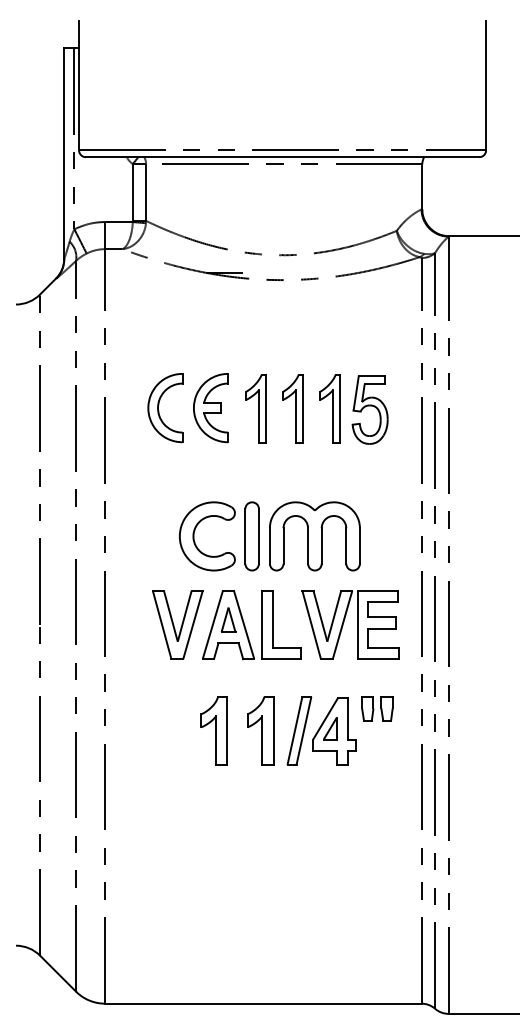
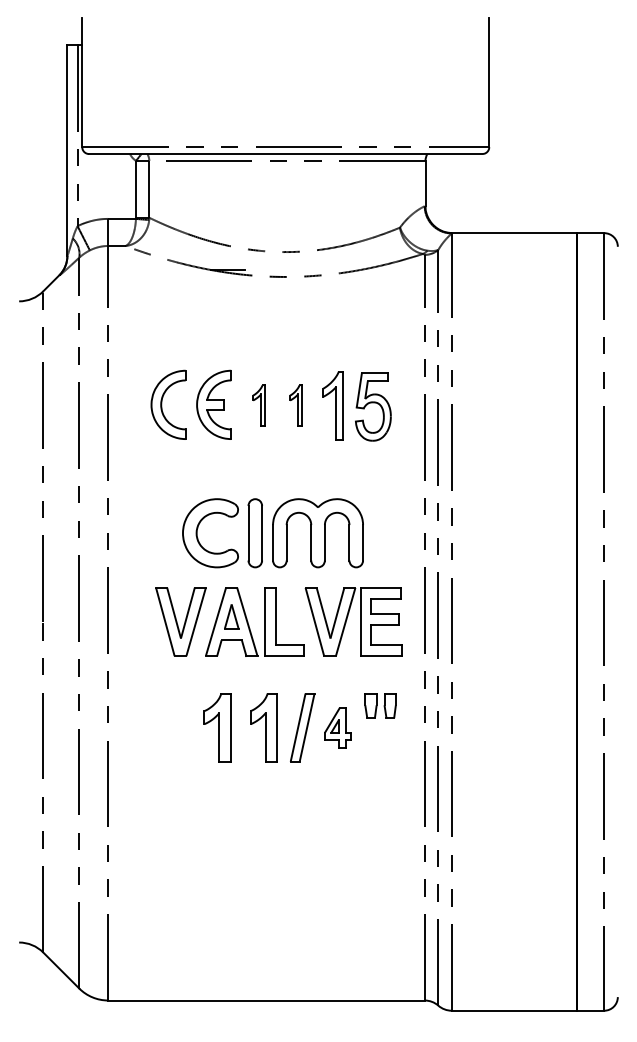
part: (255, 408) -> (258, 405), size x0.6
part: (292, 408) -> (295, 405), size x0.6
part: (334, 730) -> (337, 727), size x0.6

